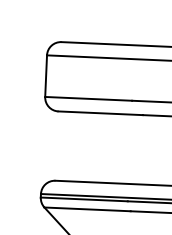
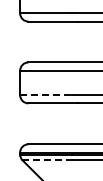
line: (88, 99) -> (45, 95), solid -> dashed
line: (86, 209) -> (47, 160), solid -> dashed

